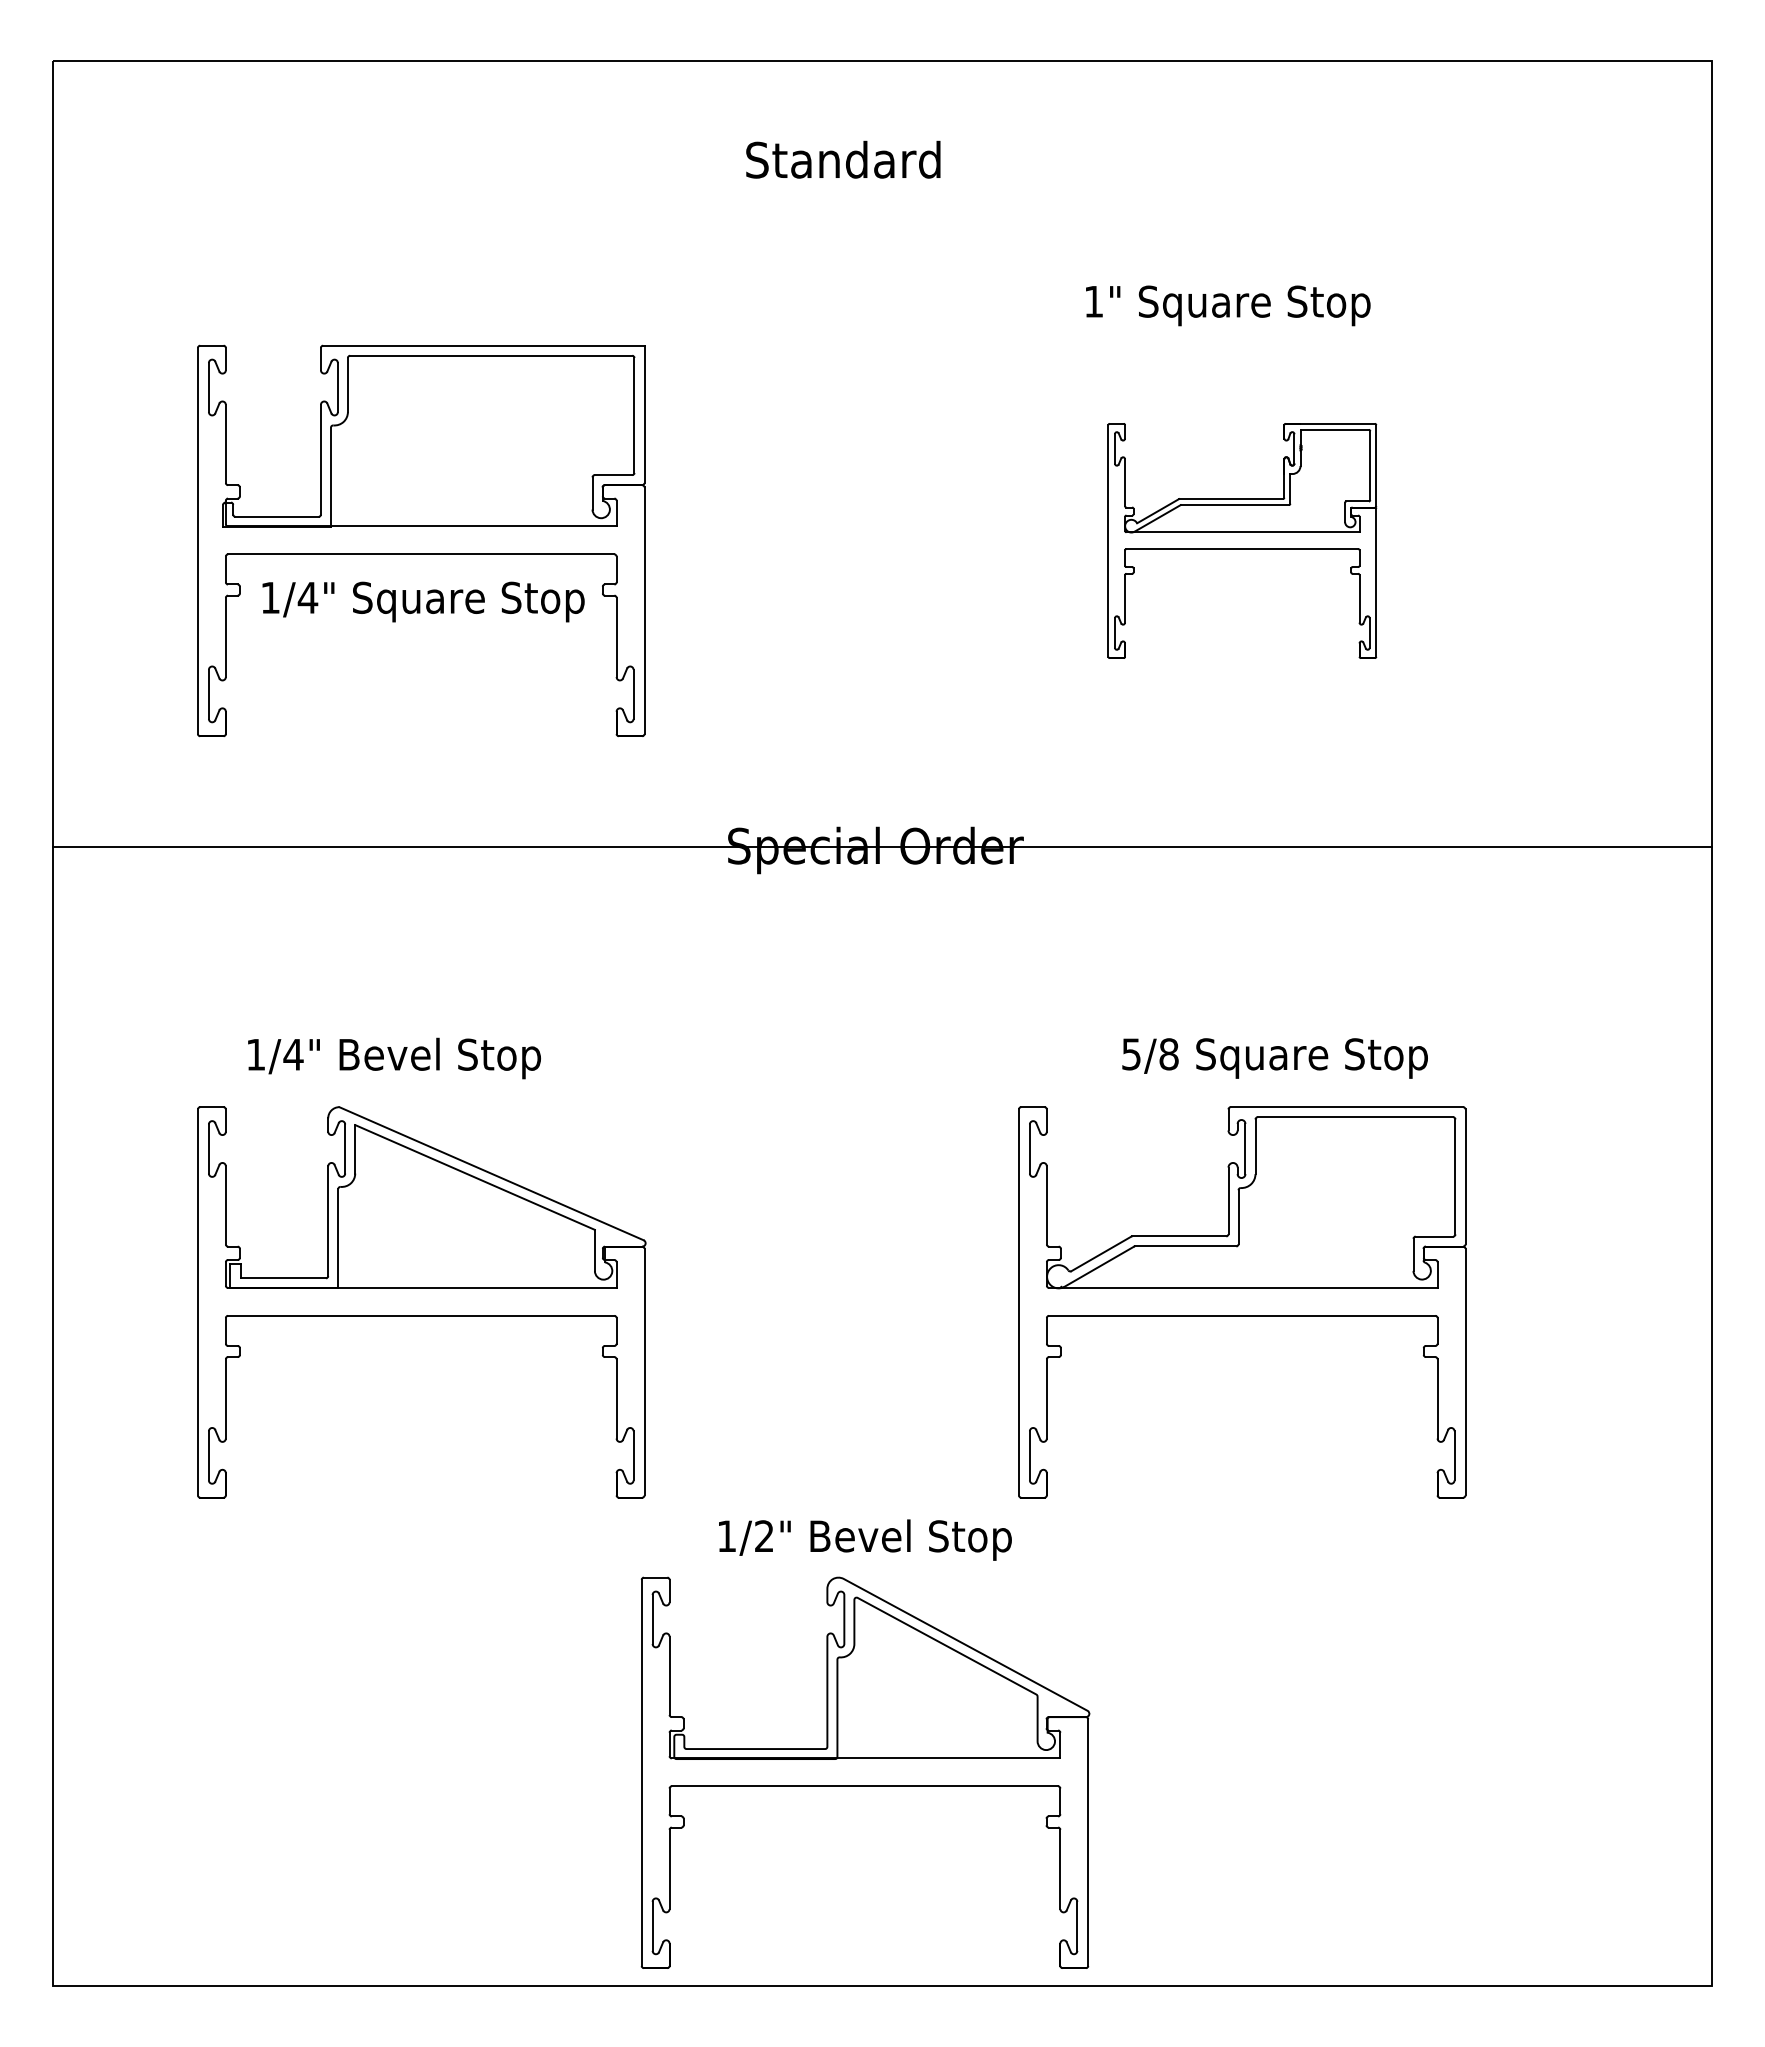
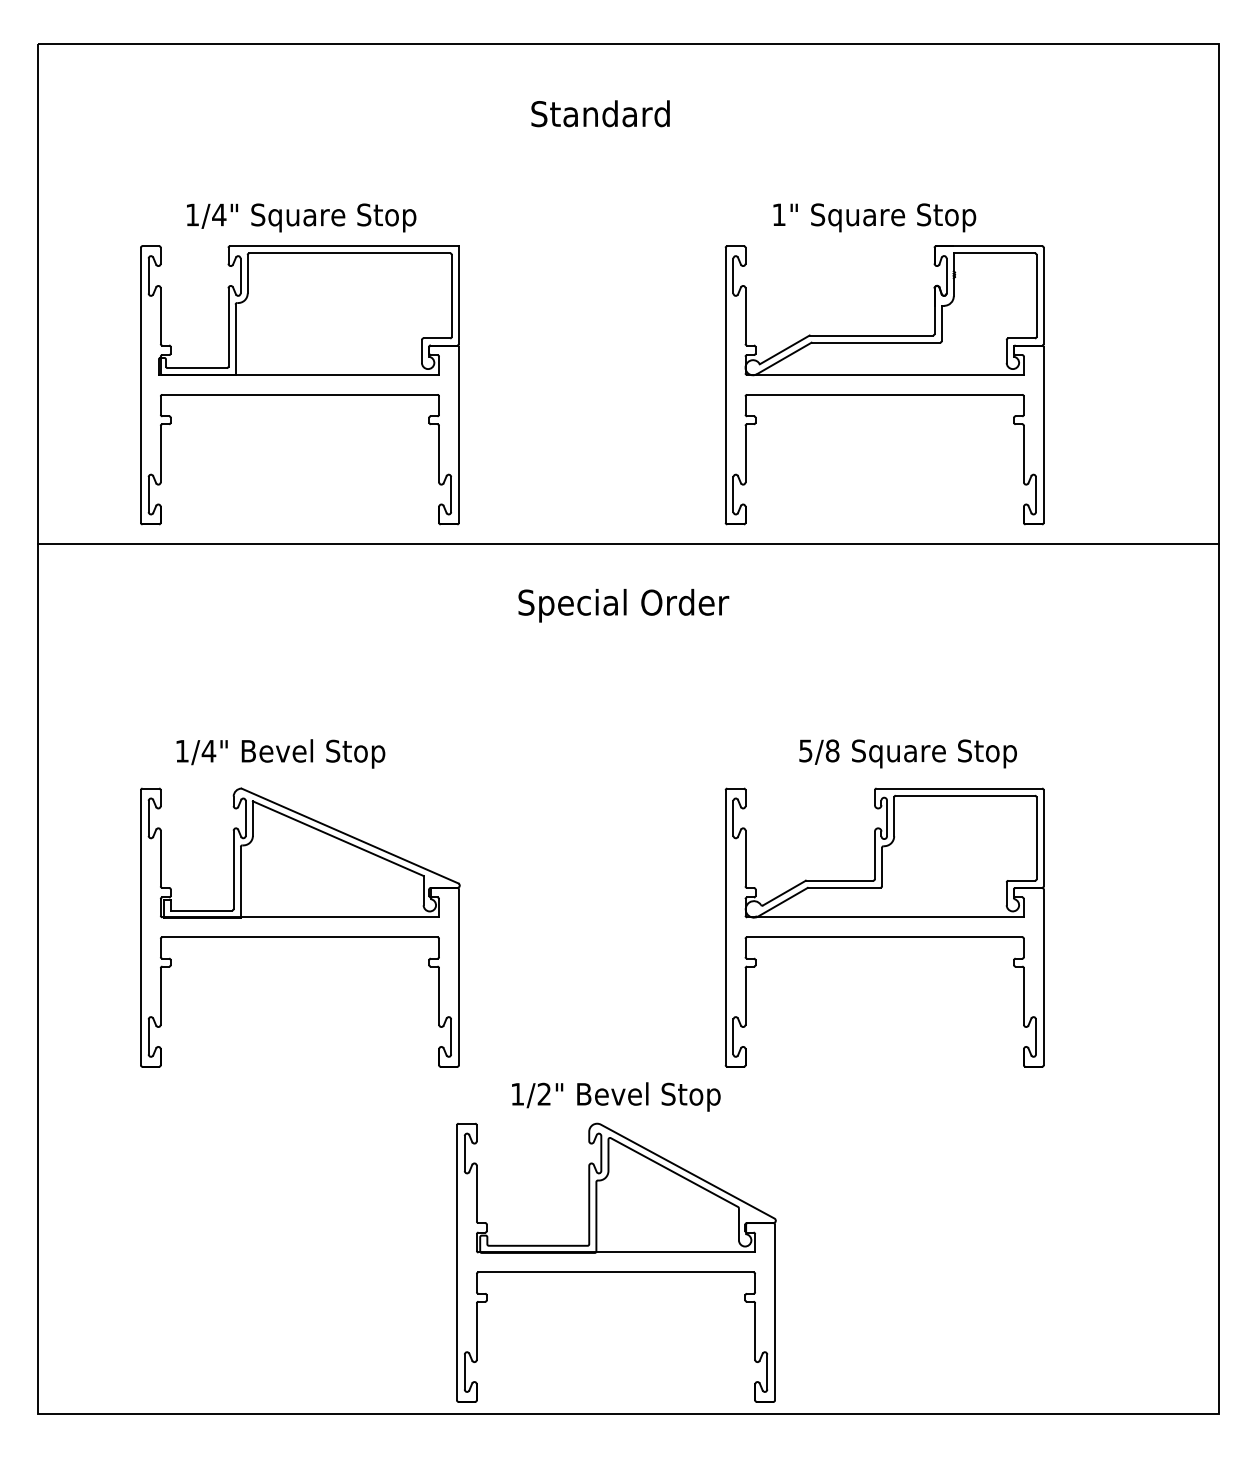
part: (1242, 540) -> (884, 384), size x1.67
text: (423, 601) -> (301, 217), moved
line: (882, 847) -> (628, 543), moved

